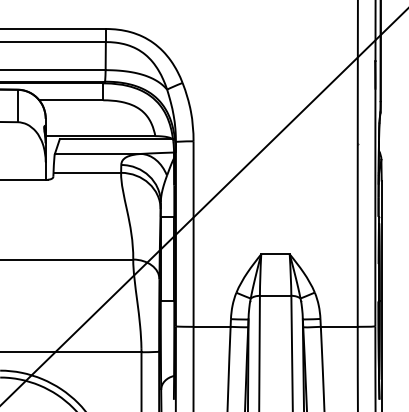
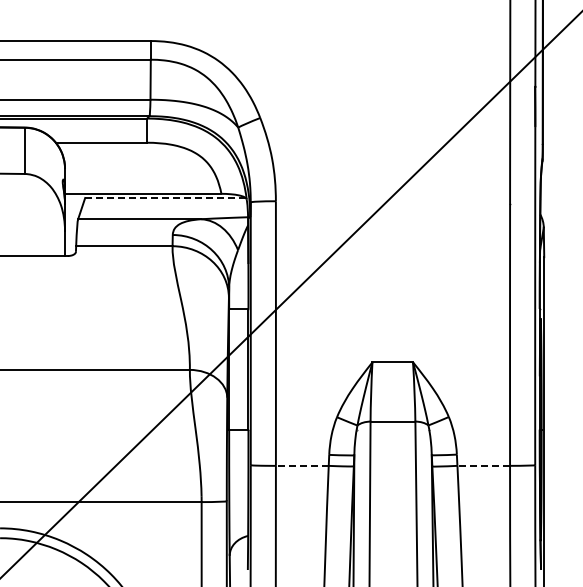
line: (116, 139) -> (166, 198), solid -> dashed
line: (211, 326) -> (301, 465), solid -> dashed
line: (339, 326) -> (483, 465), solid -> dashed

